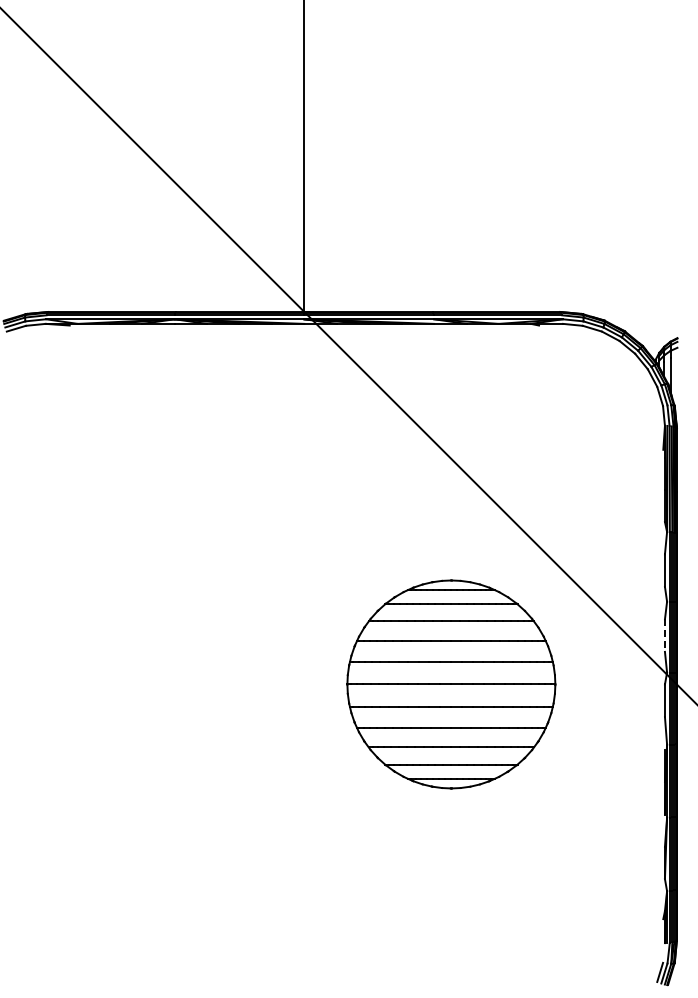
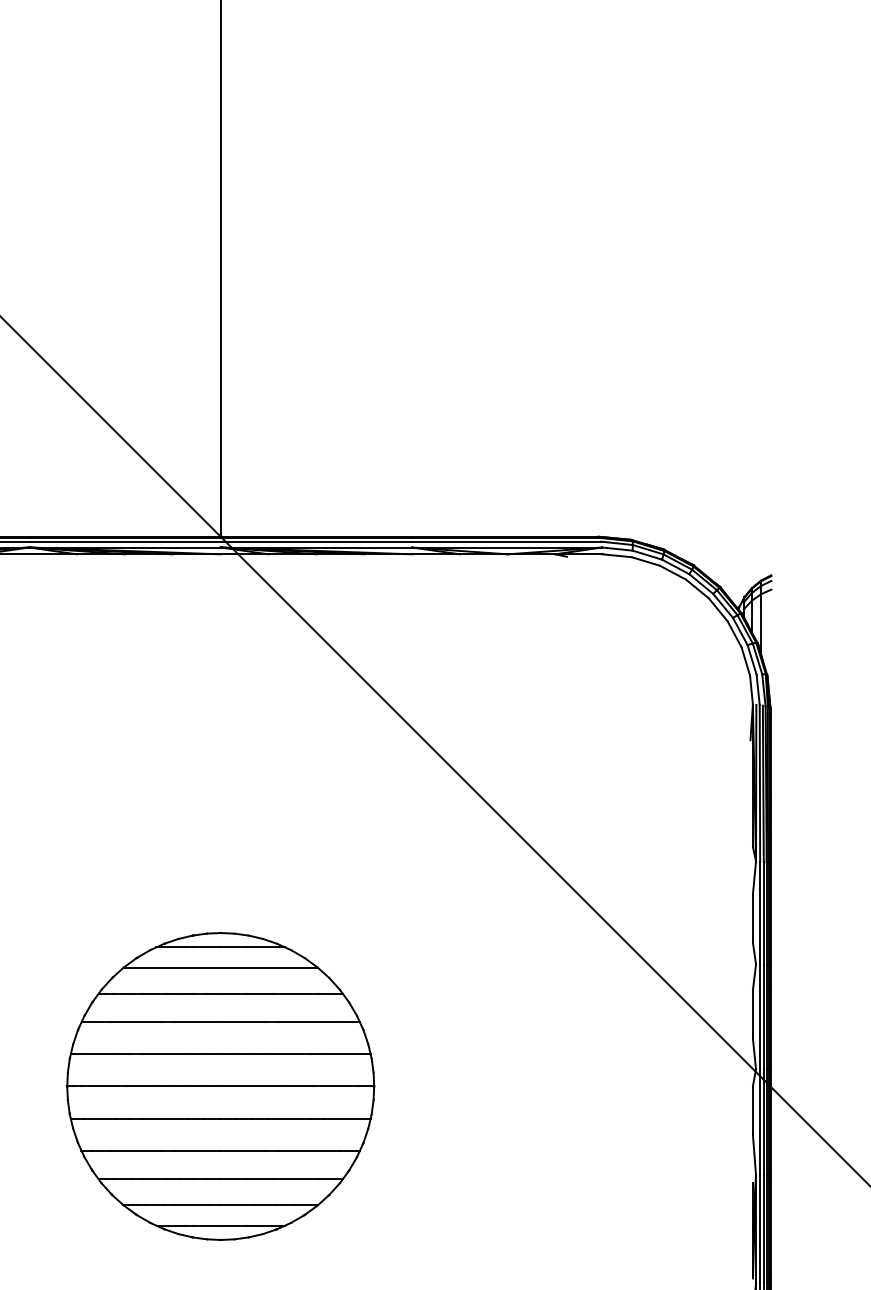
line: (664, 636) -> (752, 1015), dashed -> solid
part: (451, 684) -> (220, 1086), moved

